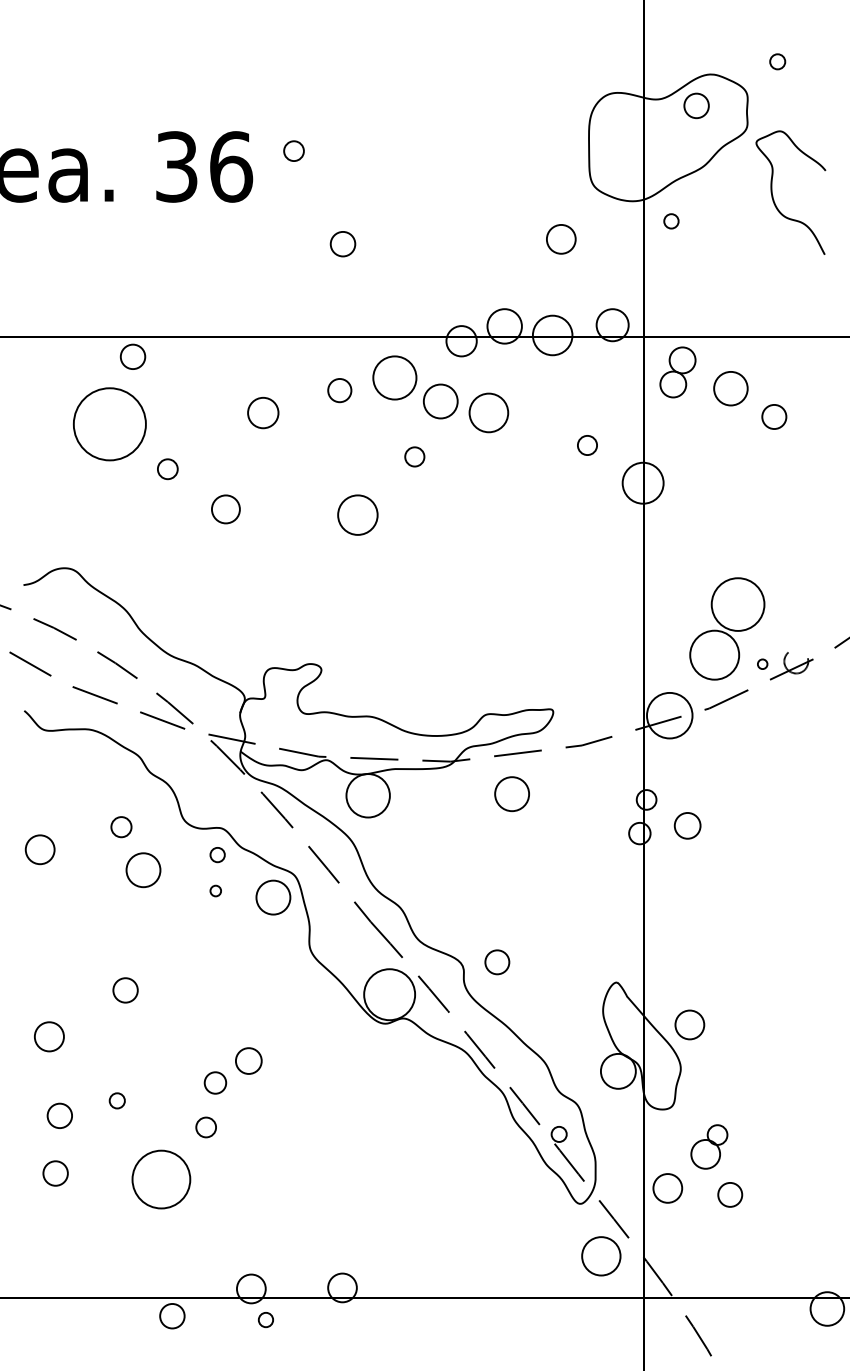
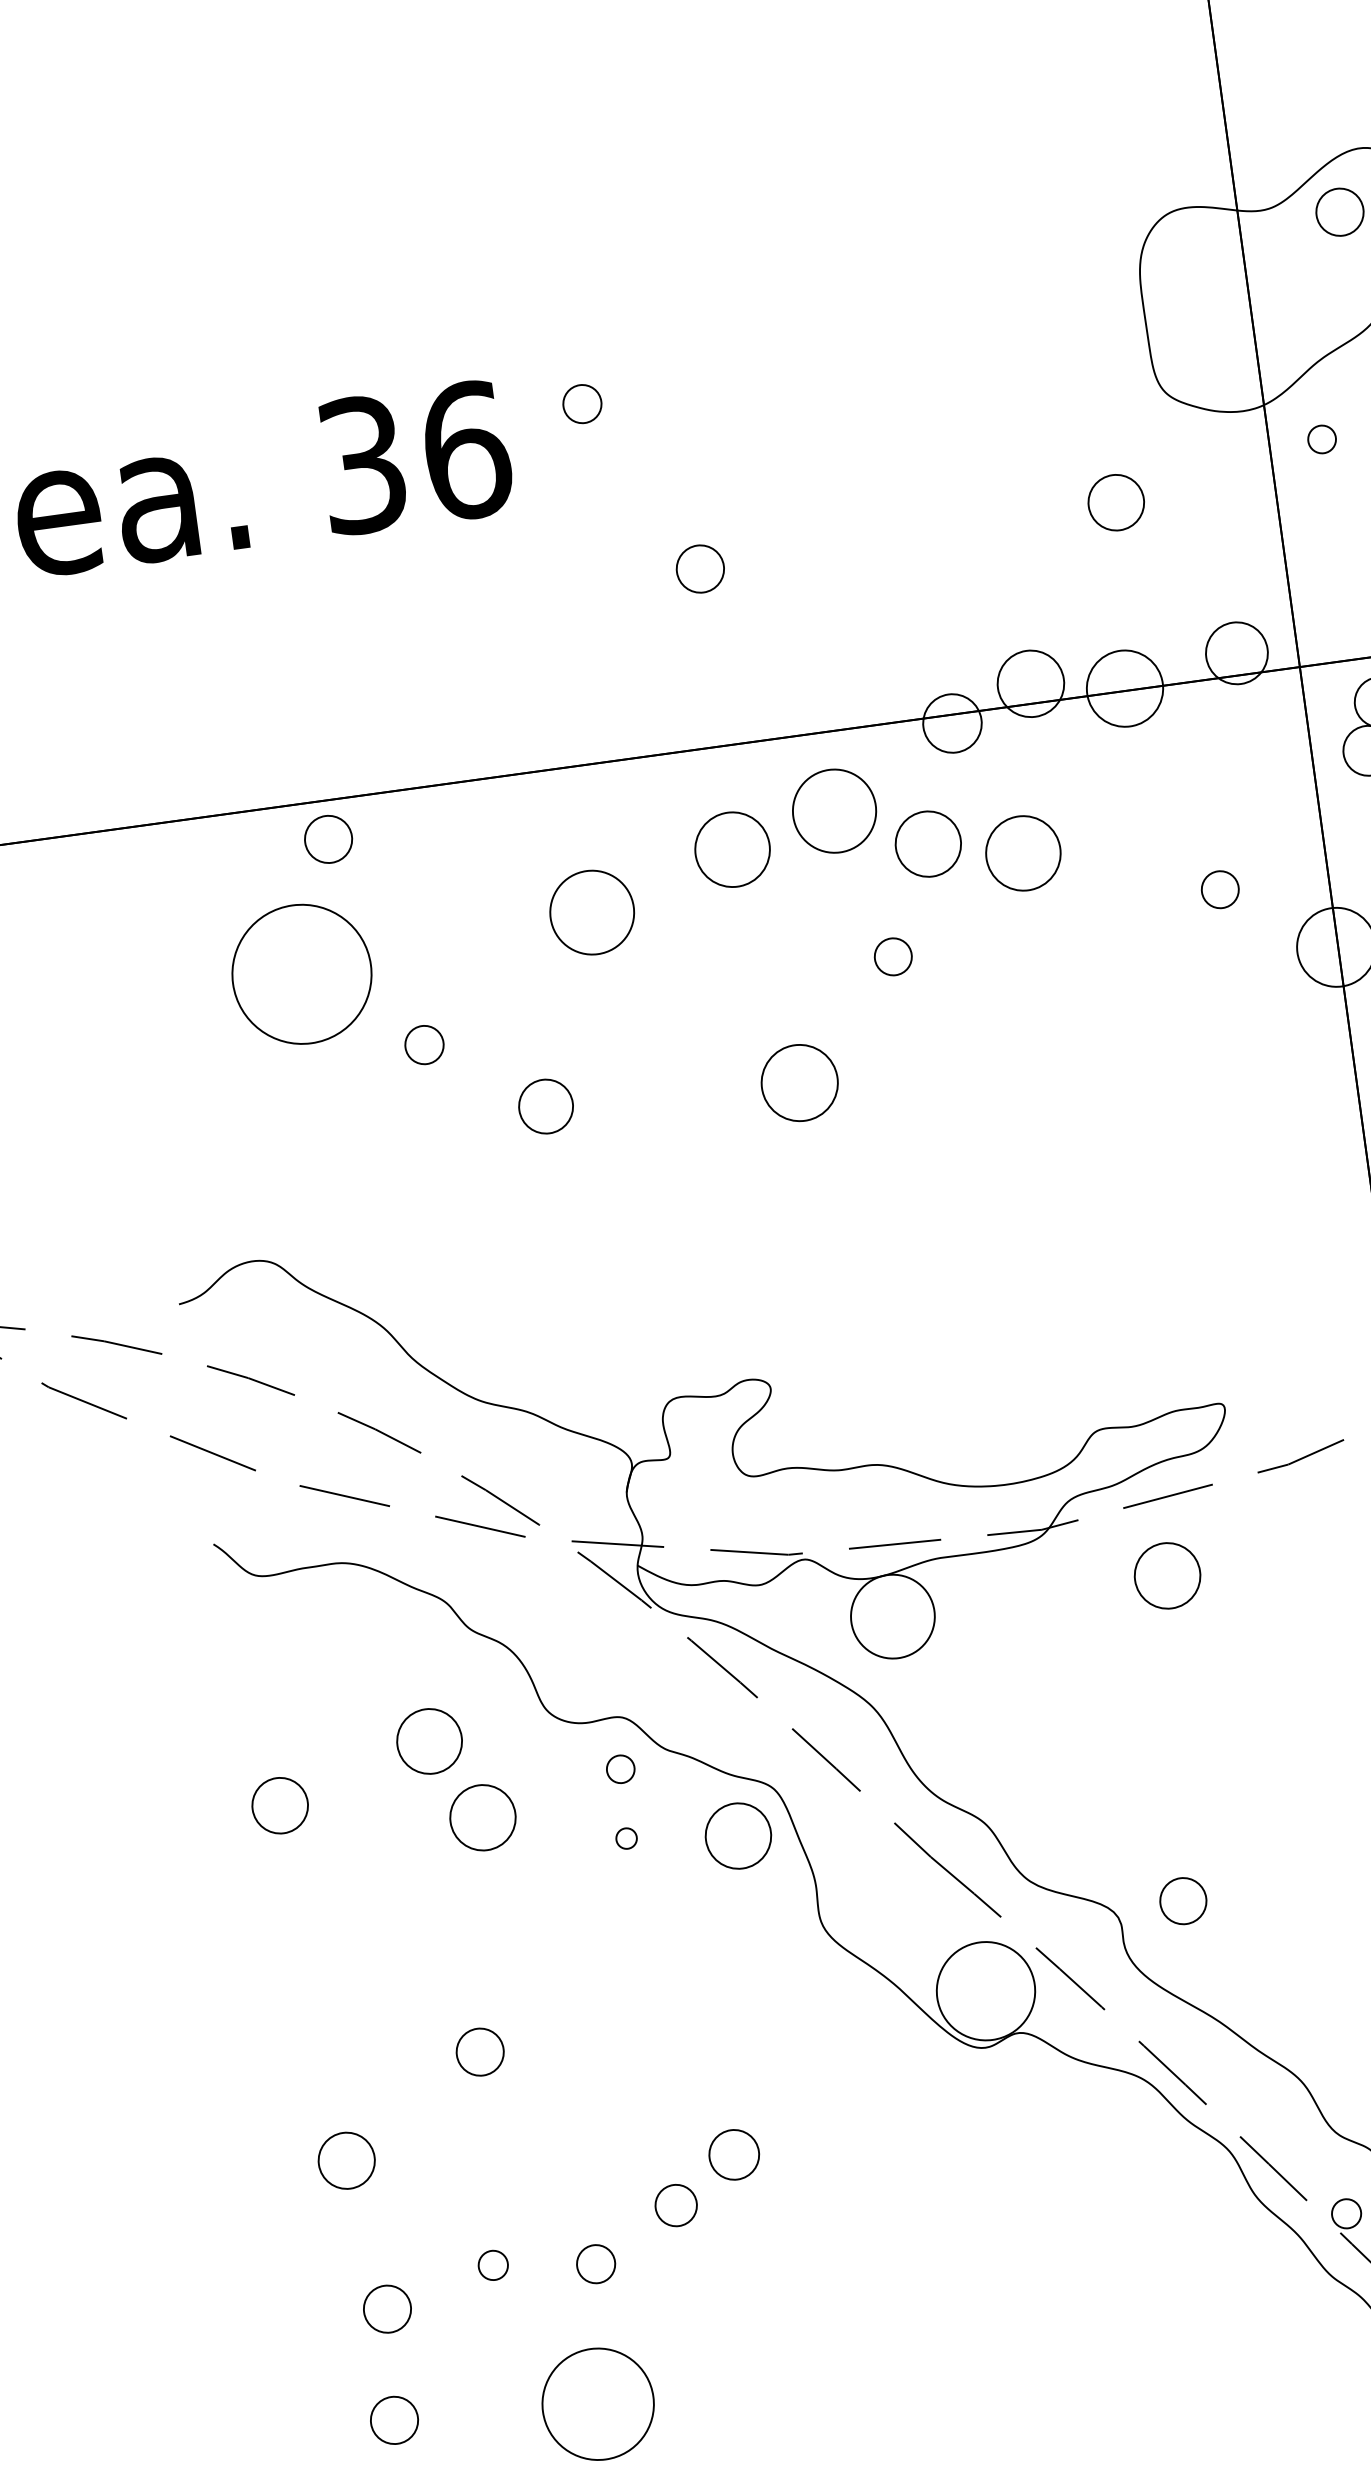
circle: (339, 390) -> (731, 849), size x1.67
circle: (263, 412) -> (592, 911), size x1.43
circle: (121, 826) -> (429, 1739), size x1.67
circle: (205, 1127) -> (594, 2264), moved

